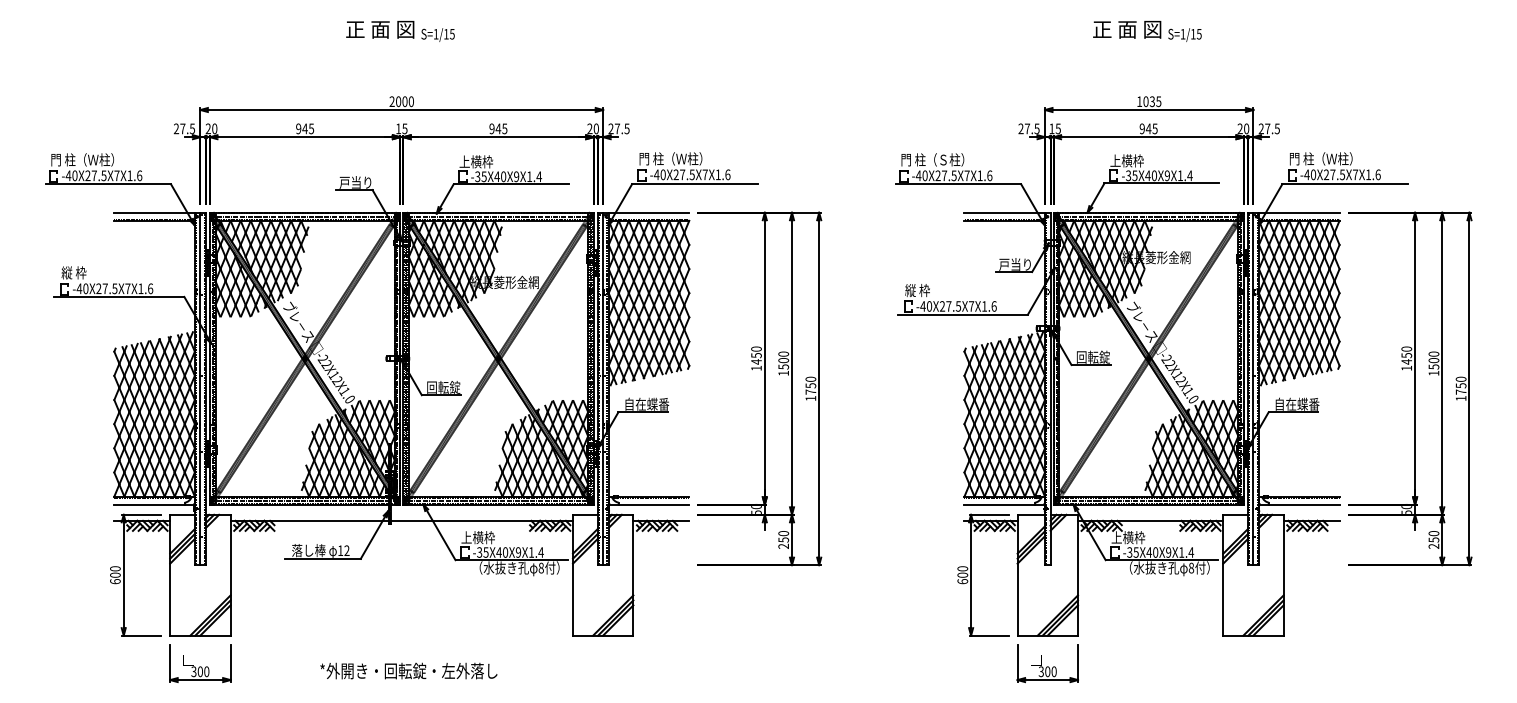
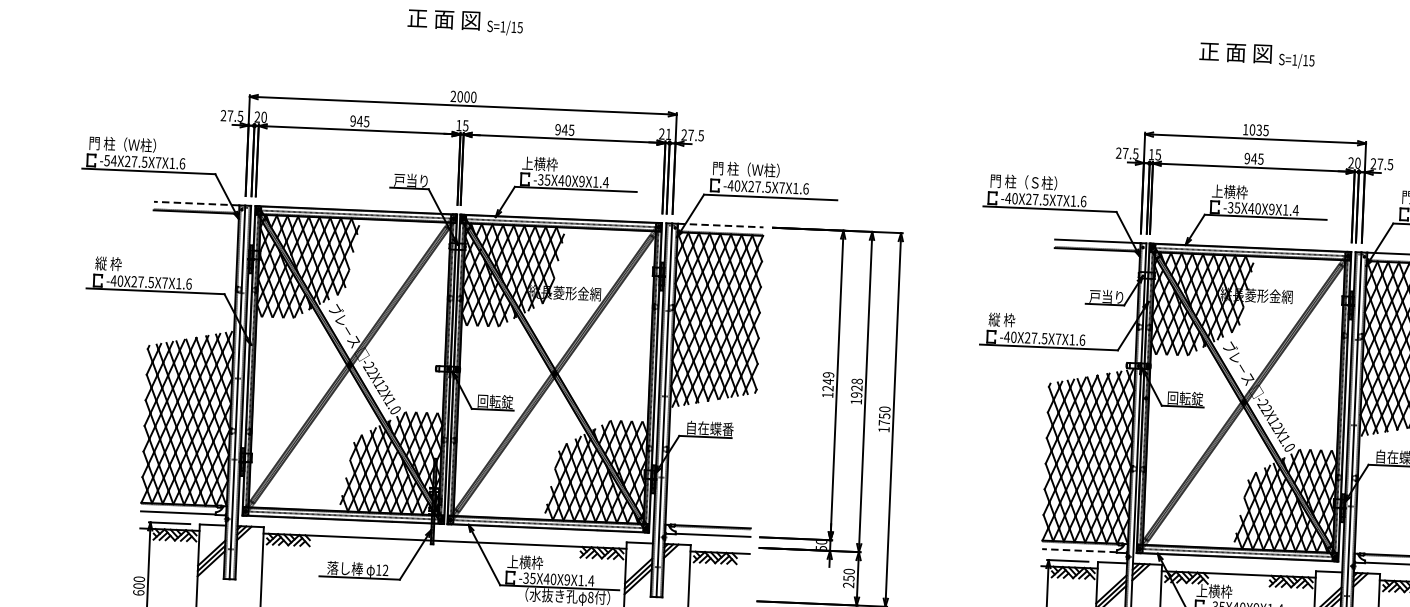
text: (595, 128) -> (667, 133), 20 -> 21
text: (71, 175) -> (110, 160), -40X27.5X7X1.6 -> -54X27.5X7X1.6
line: (154, 212) -> (196, 203), solid -> dashed
line: (649, 212) -> (721, 225), solid -> dashed
text: (756, 355) -> (828, 381), 1450 -> 1249
text: (783, 360) -> (856, 388), 1500 -> 1928
line: (999, 504) -> (1079, 550), solid -> dashed

